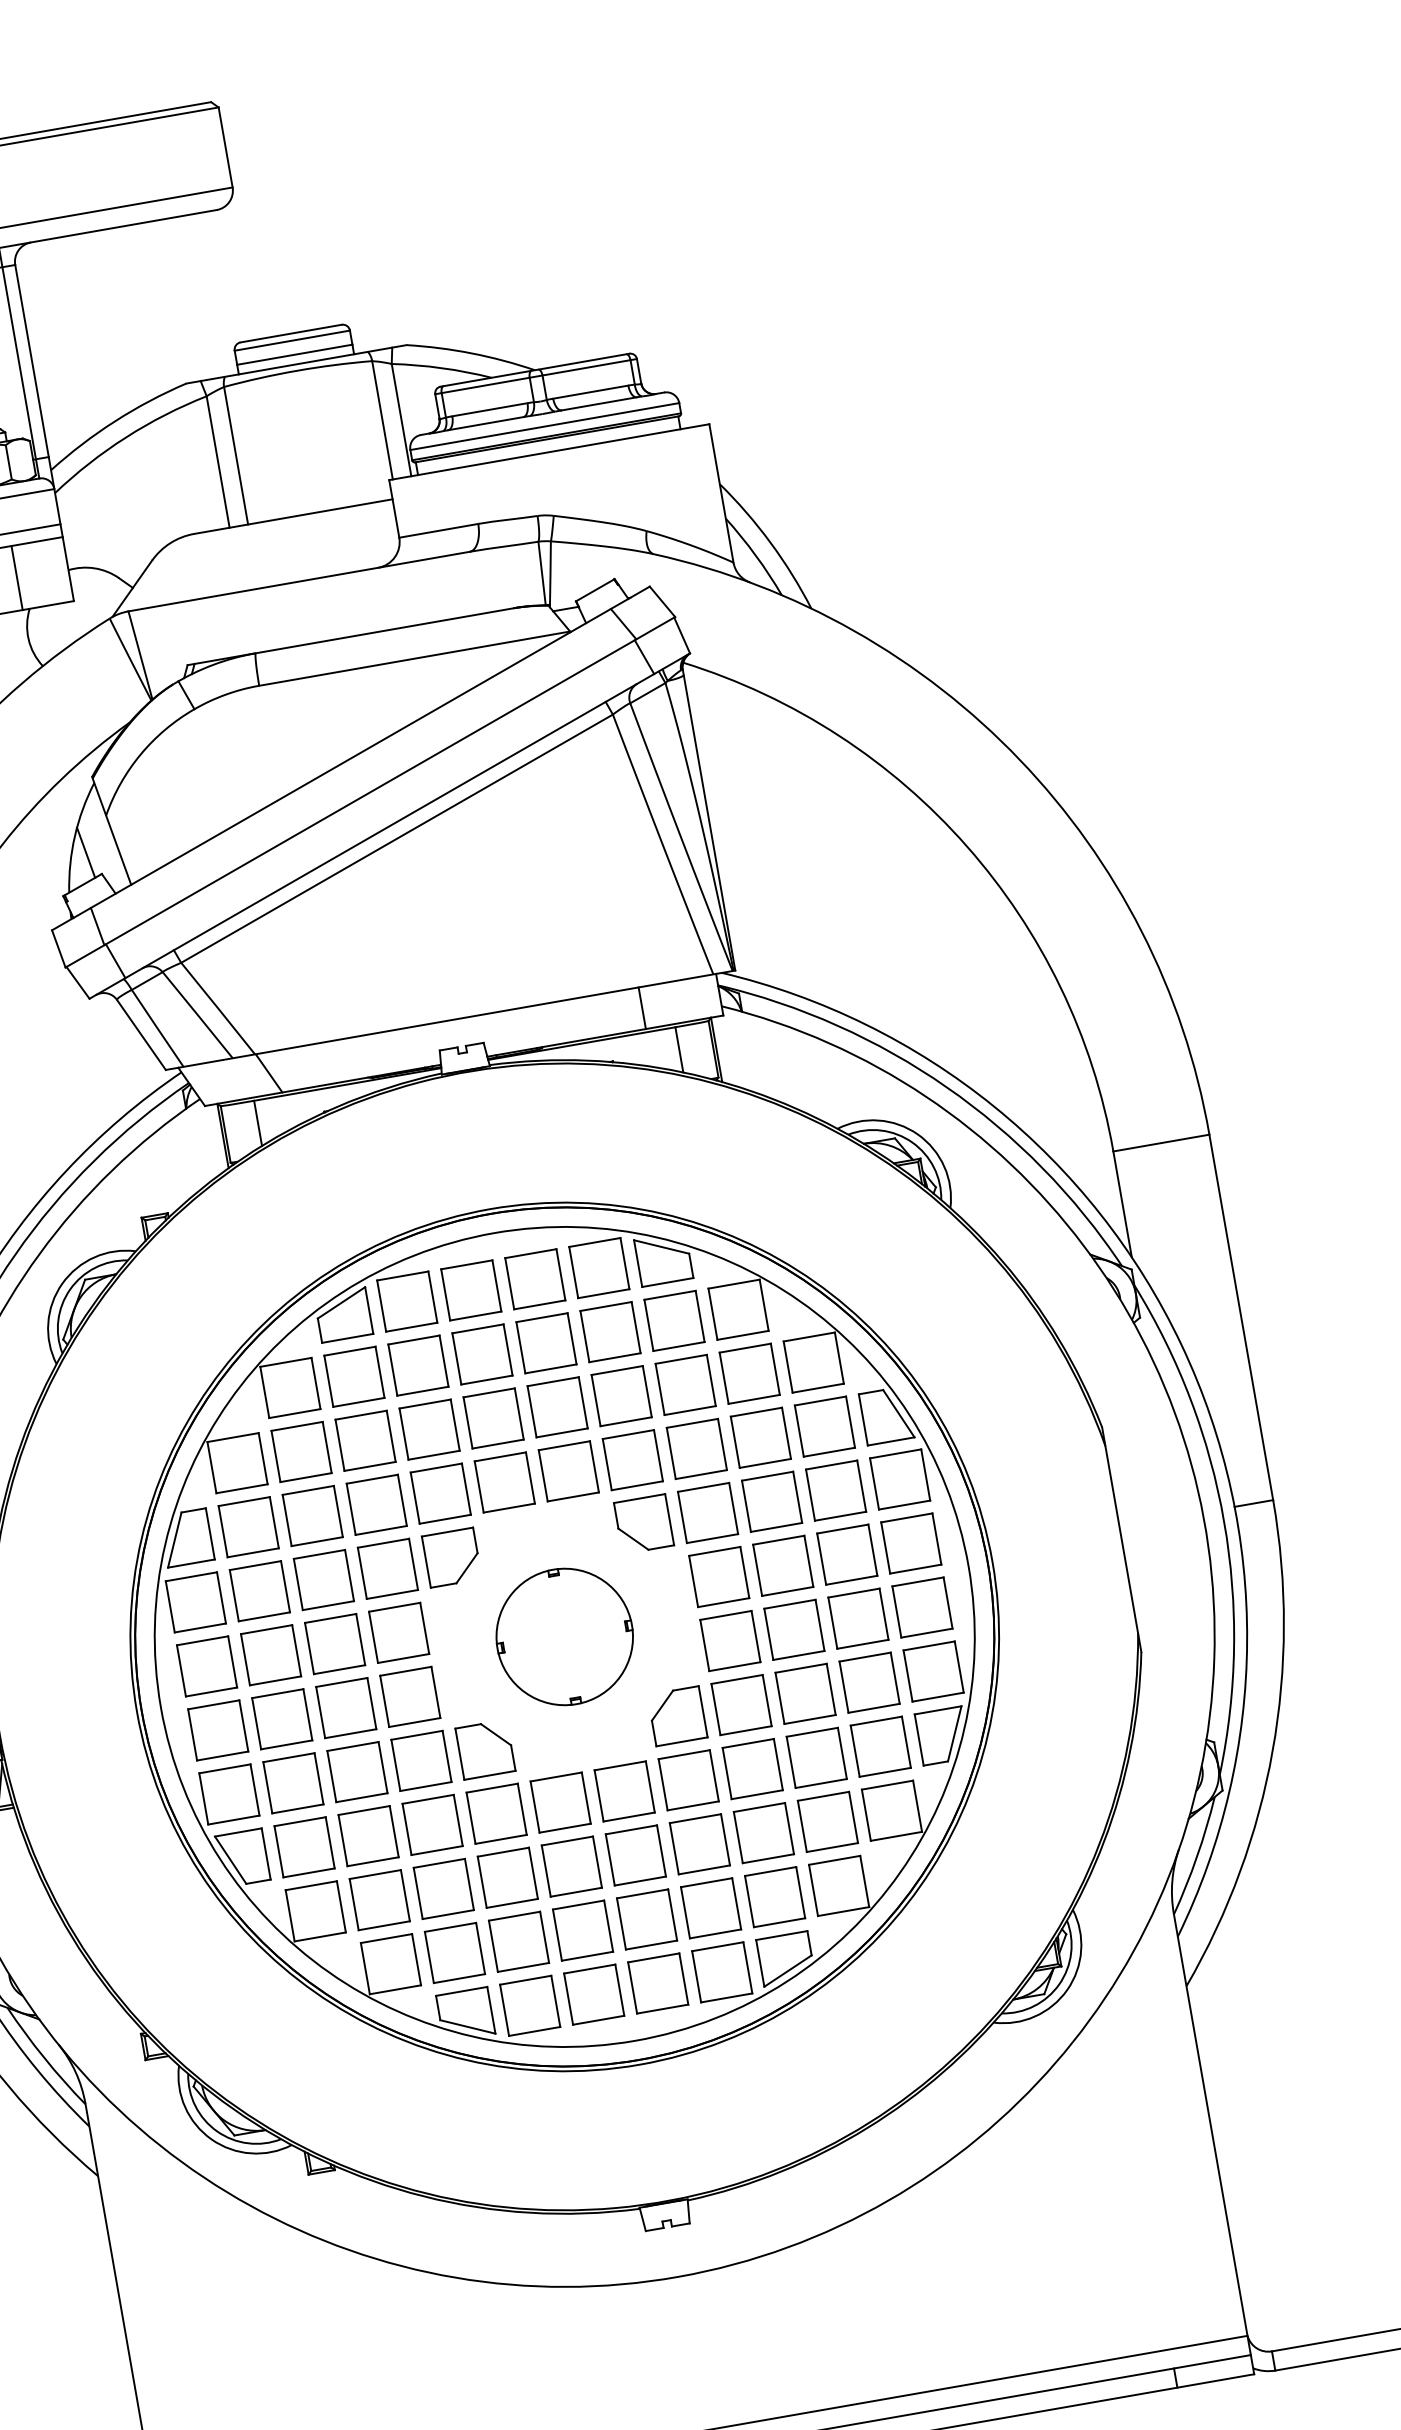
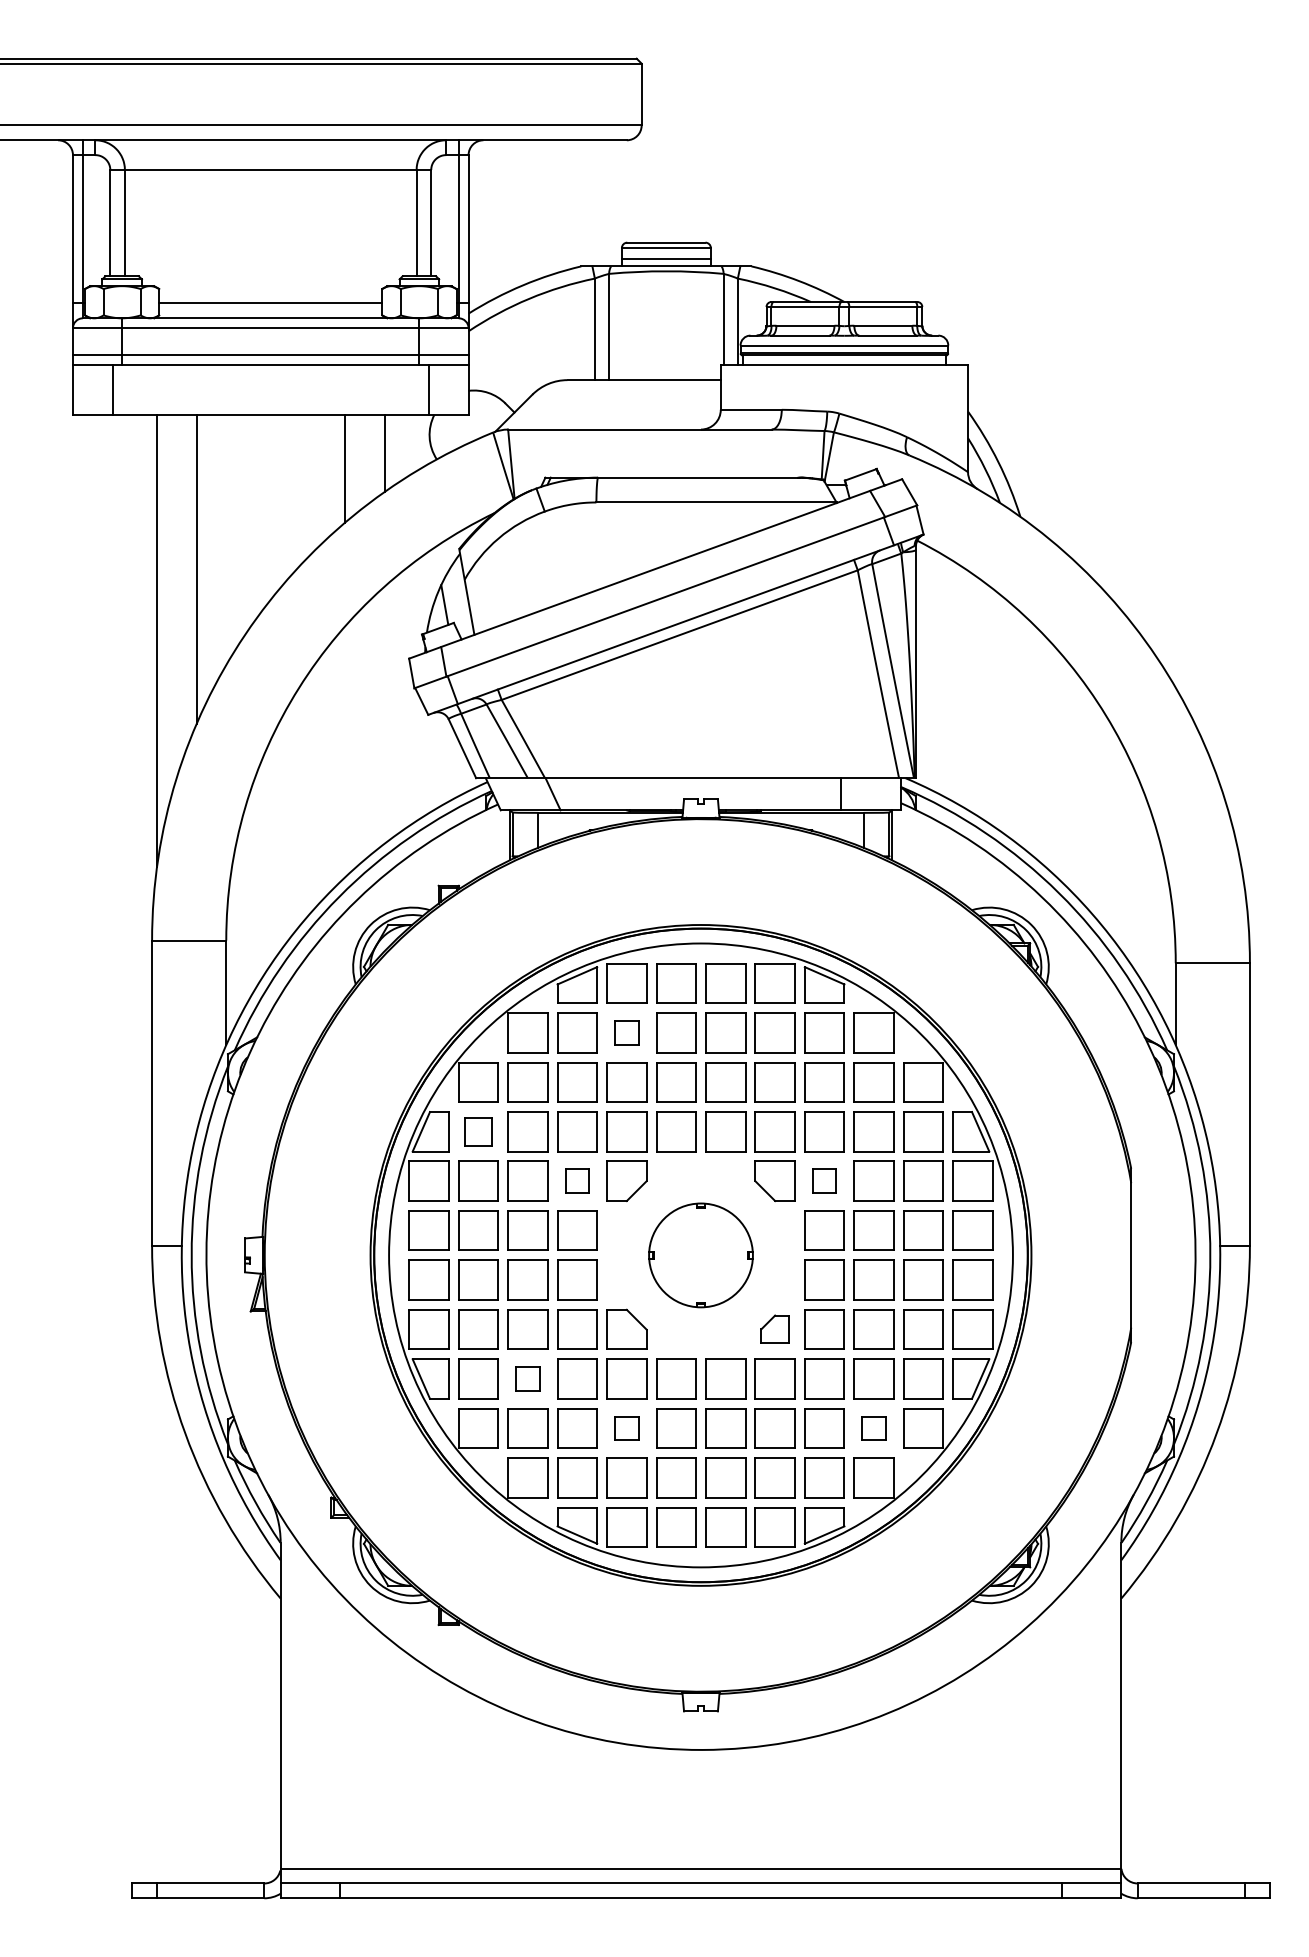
part: (417, 1365) -> (626, 1032), size x0.6
part: (707, 1512) -> (824, 1180), size x0.6
part: (248, 1526) -> (478, 1131), size x0.7
part: (387, 1567) -> (577, 1180), size x0.6
part: (676, 1714) -> (774, 1328), size x0.7
part: (827, 1822) -> (873, 1428), size x0.6
part: (367, 1835) -> (527, 1378), size x0.6
part: (507, 1877) -> (626, 1428), size x0.6

